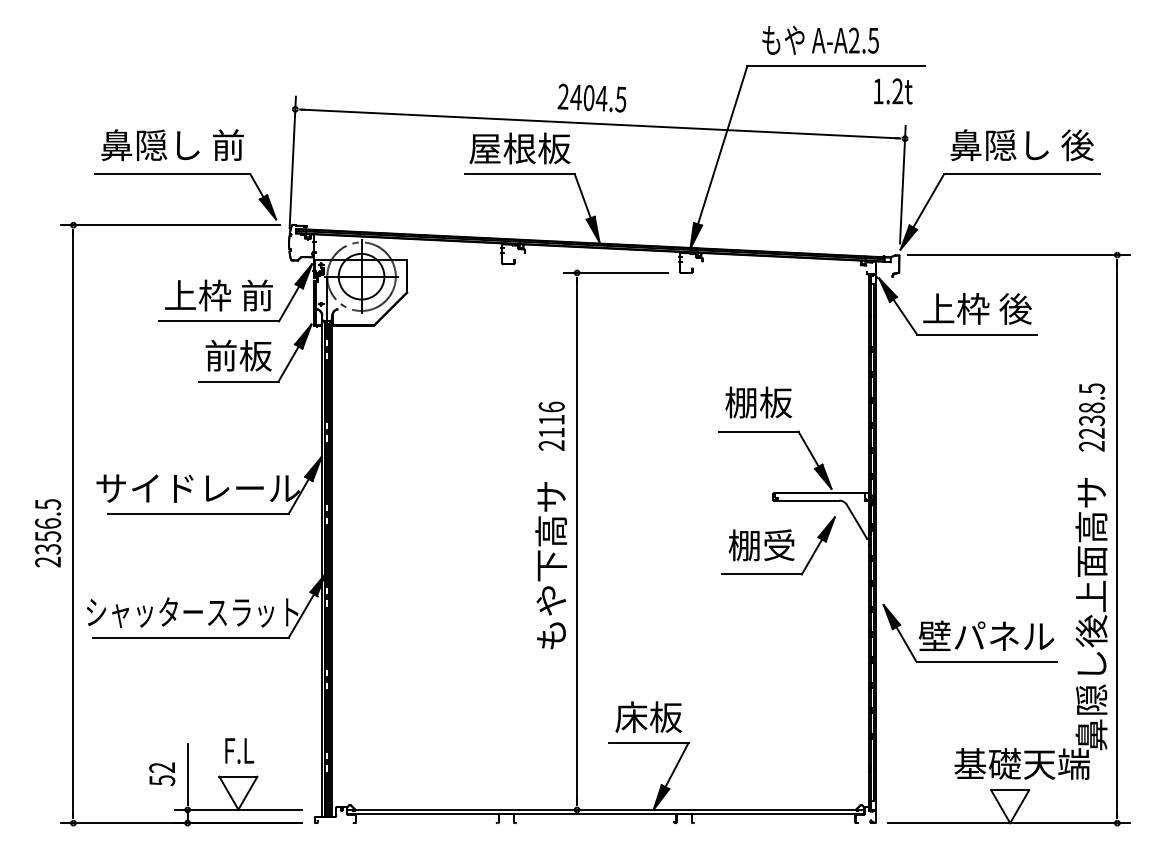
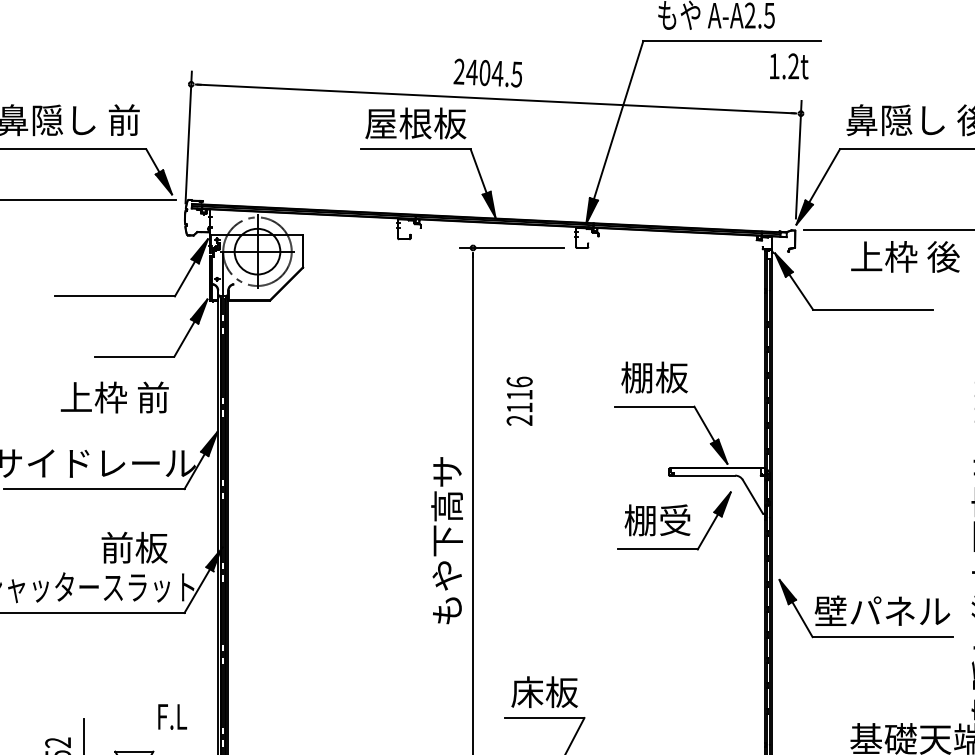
text: (218, 295) -> (114, 397), moved
text: (977, 308) -> (905, 256), moved
text: (238, 355) -> (134, 547), moved
text: (551, 425) -> (519, 400), moved
text: (239, 750) -> (172, 716), moved

